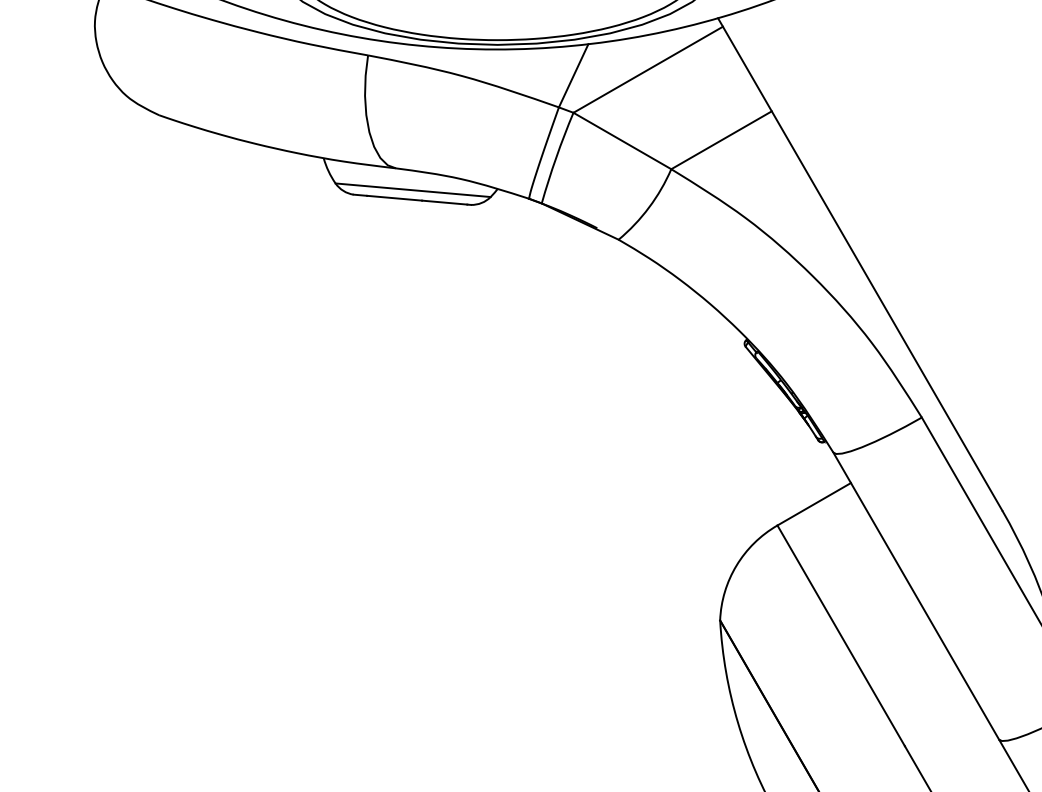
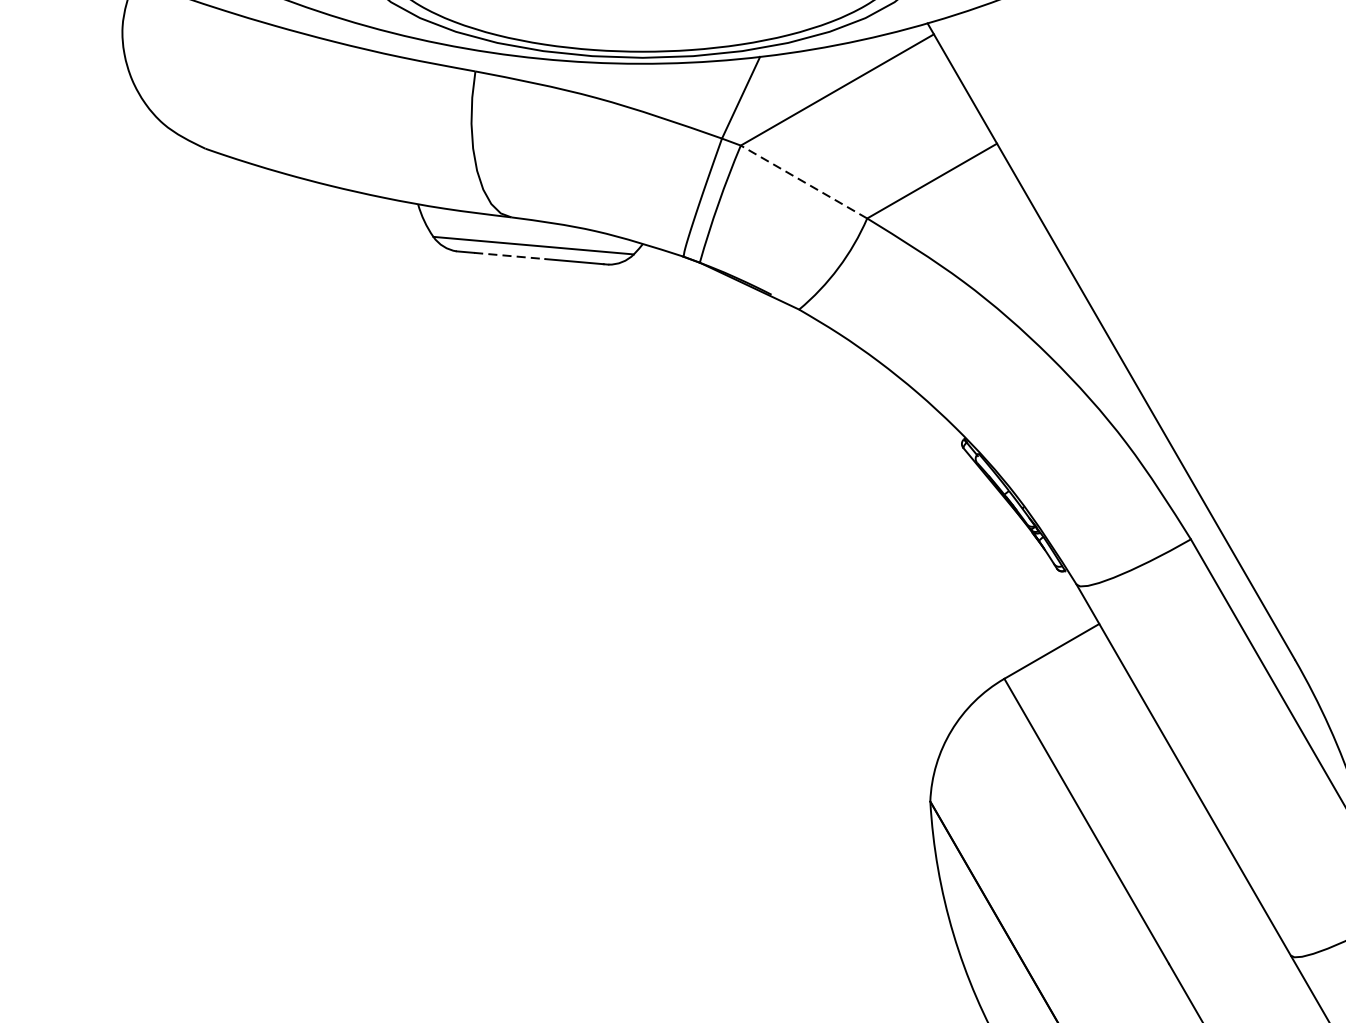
line: (621, 140) -> (802, 181), solid -> dashed
line: (394, 198) -> (509, 256), solid -> dashed

